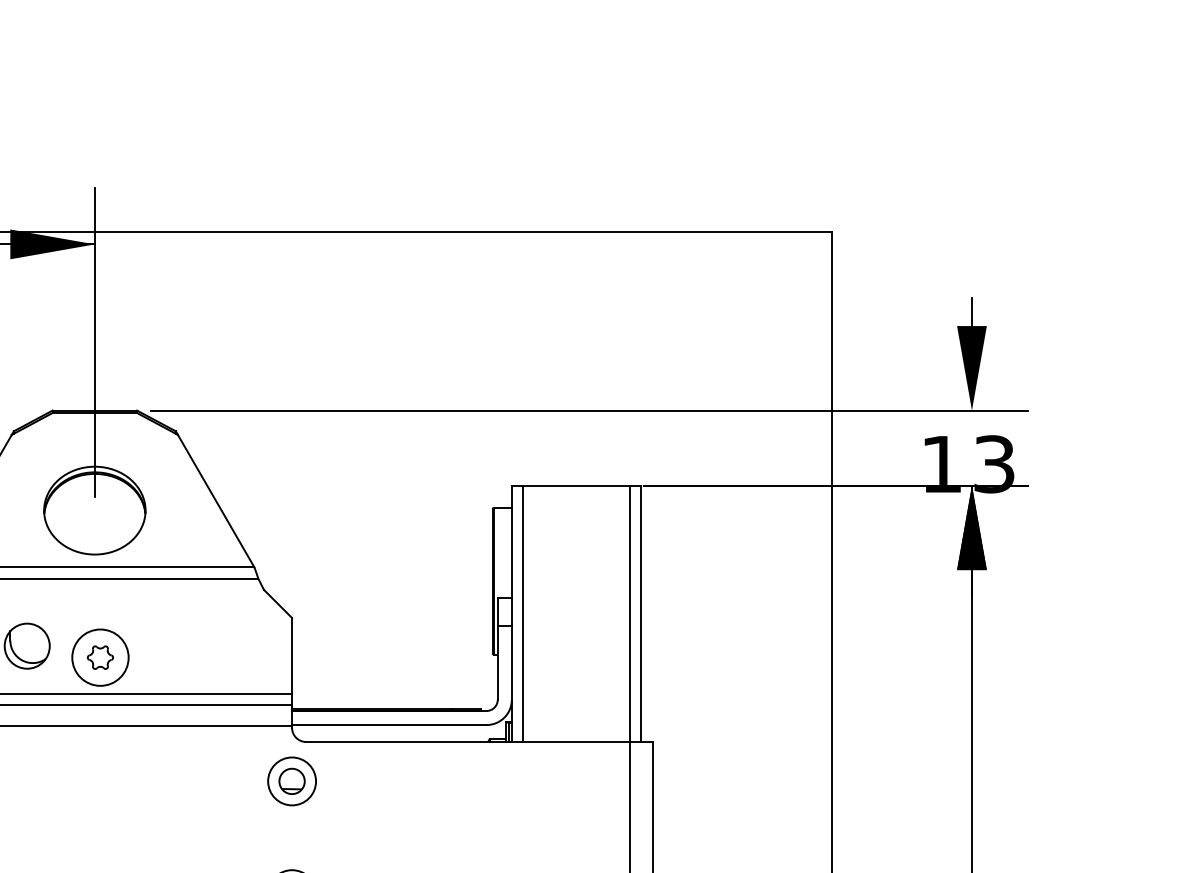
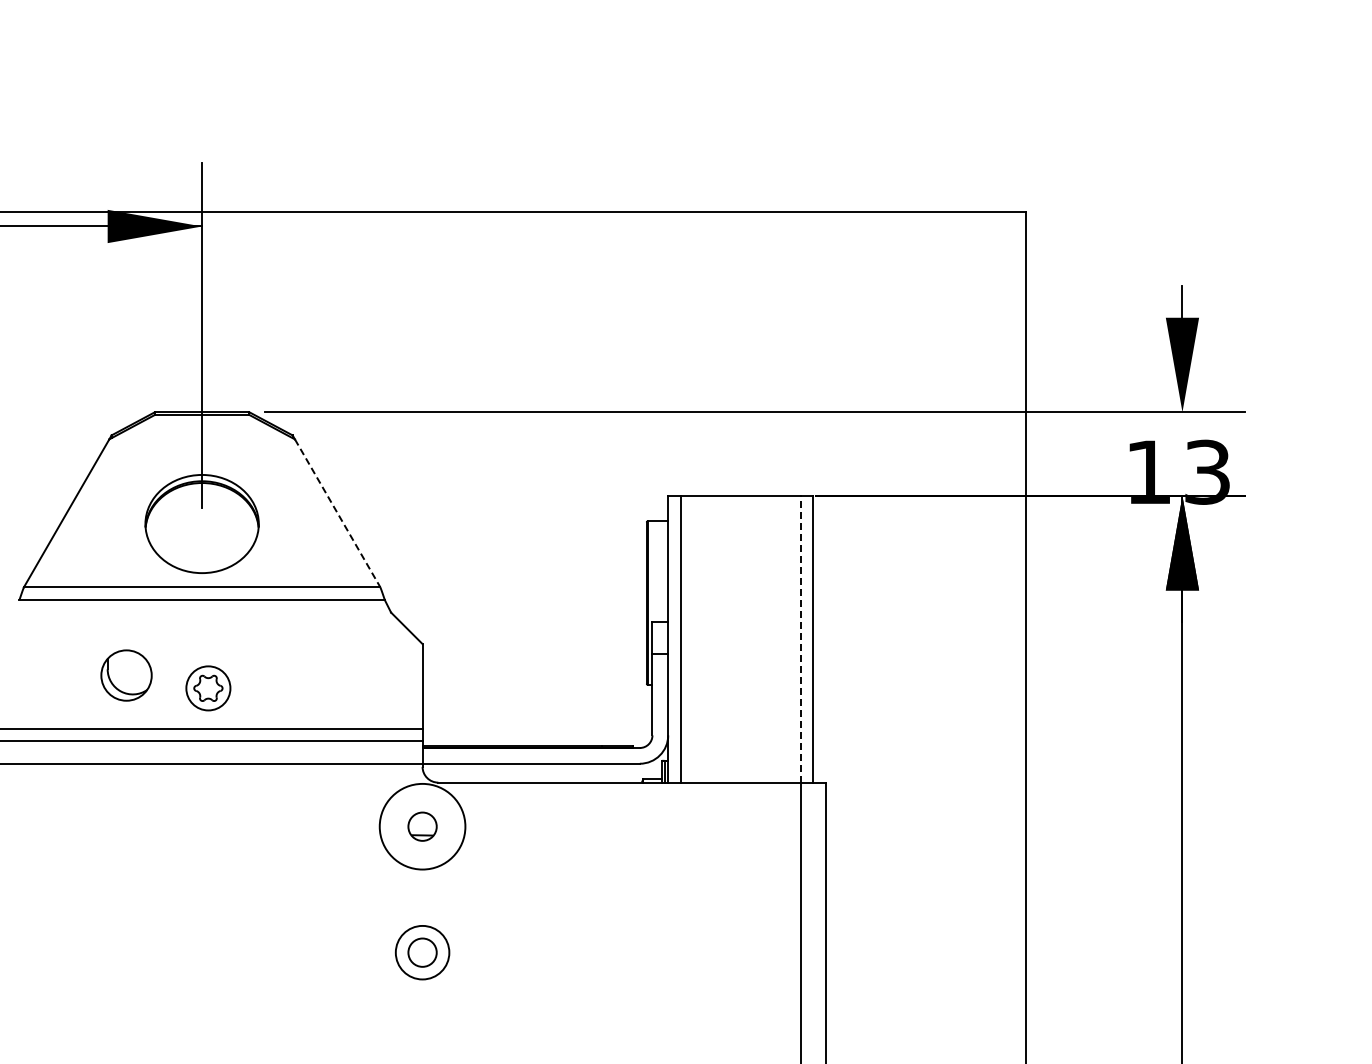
line: (215, 501) -> (337, 513), solid -> dashed
line: (630, 613) -> (800, 638), solid -> dashed
circle: (99, 656) -> (207, 687), size x0.7
circle: (292, 781) -> (422, 826), size x1.6

